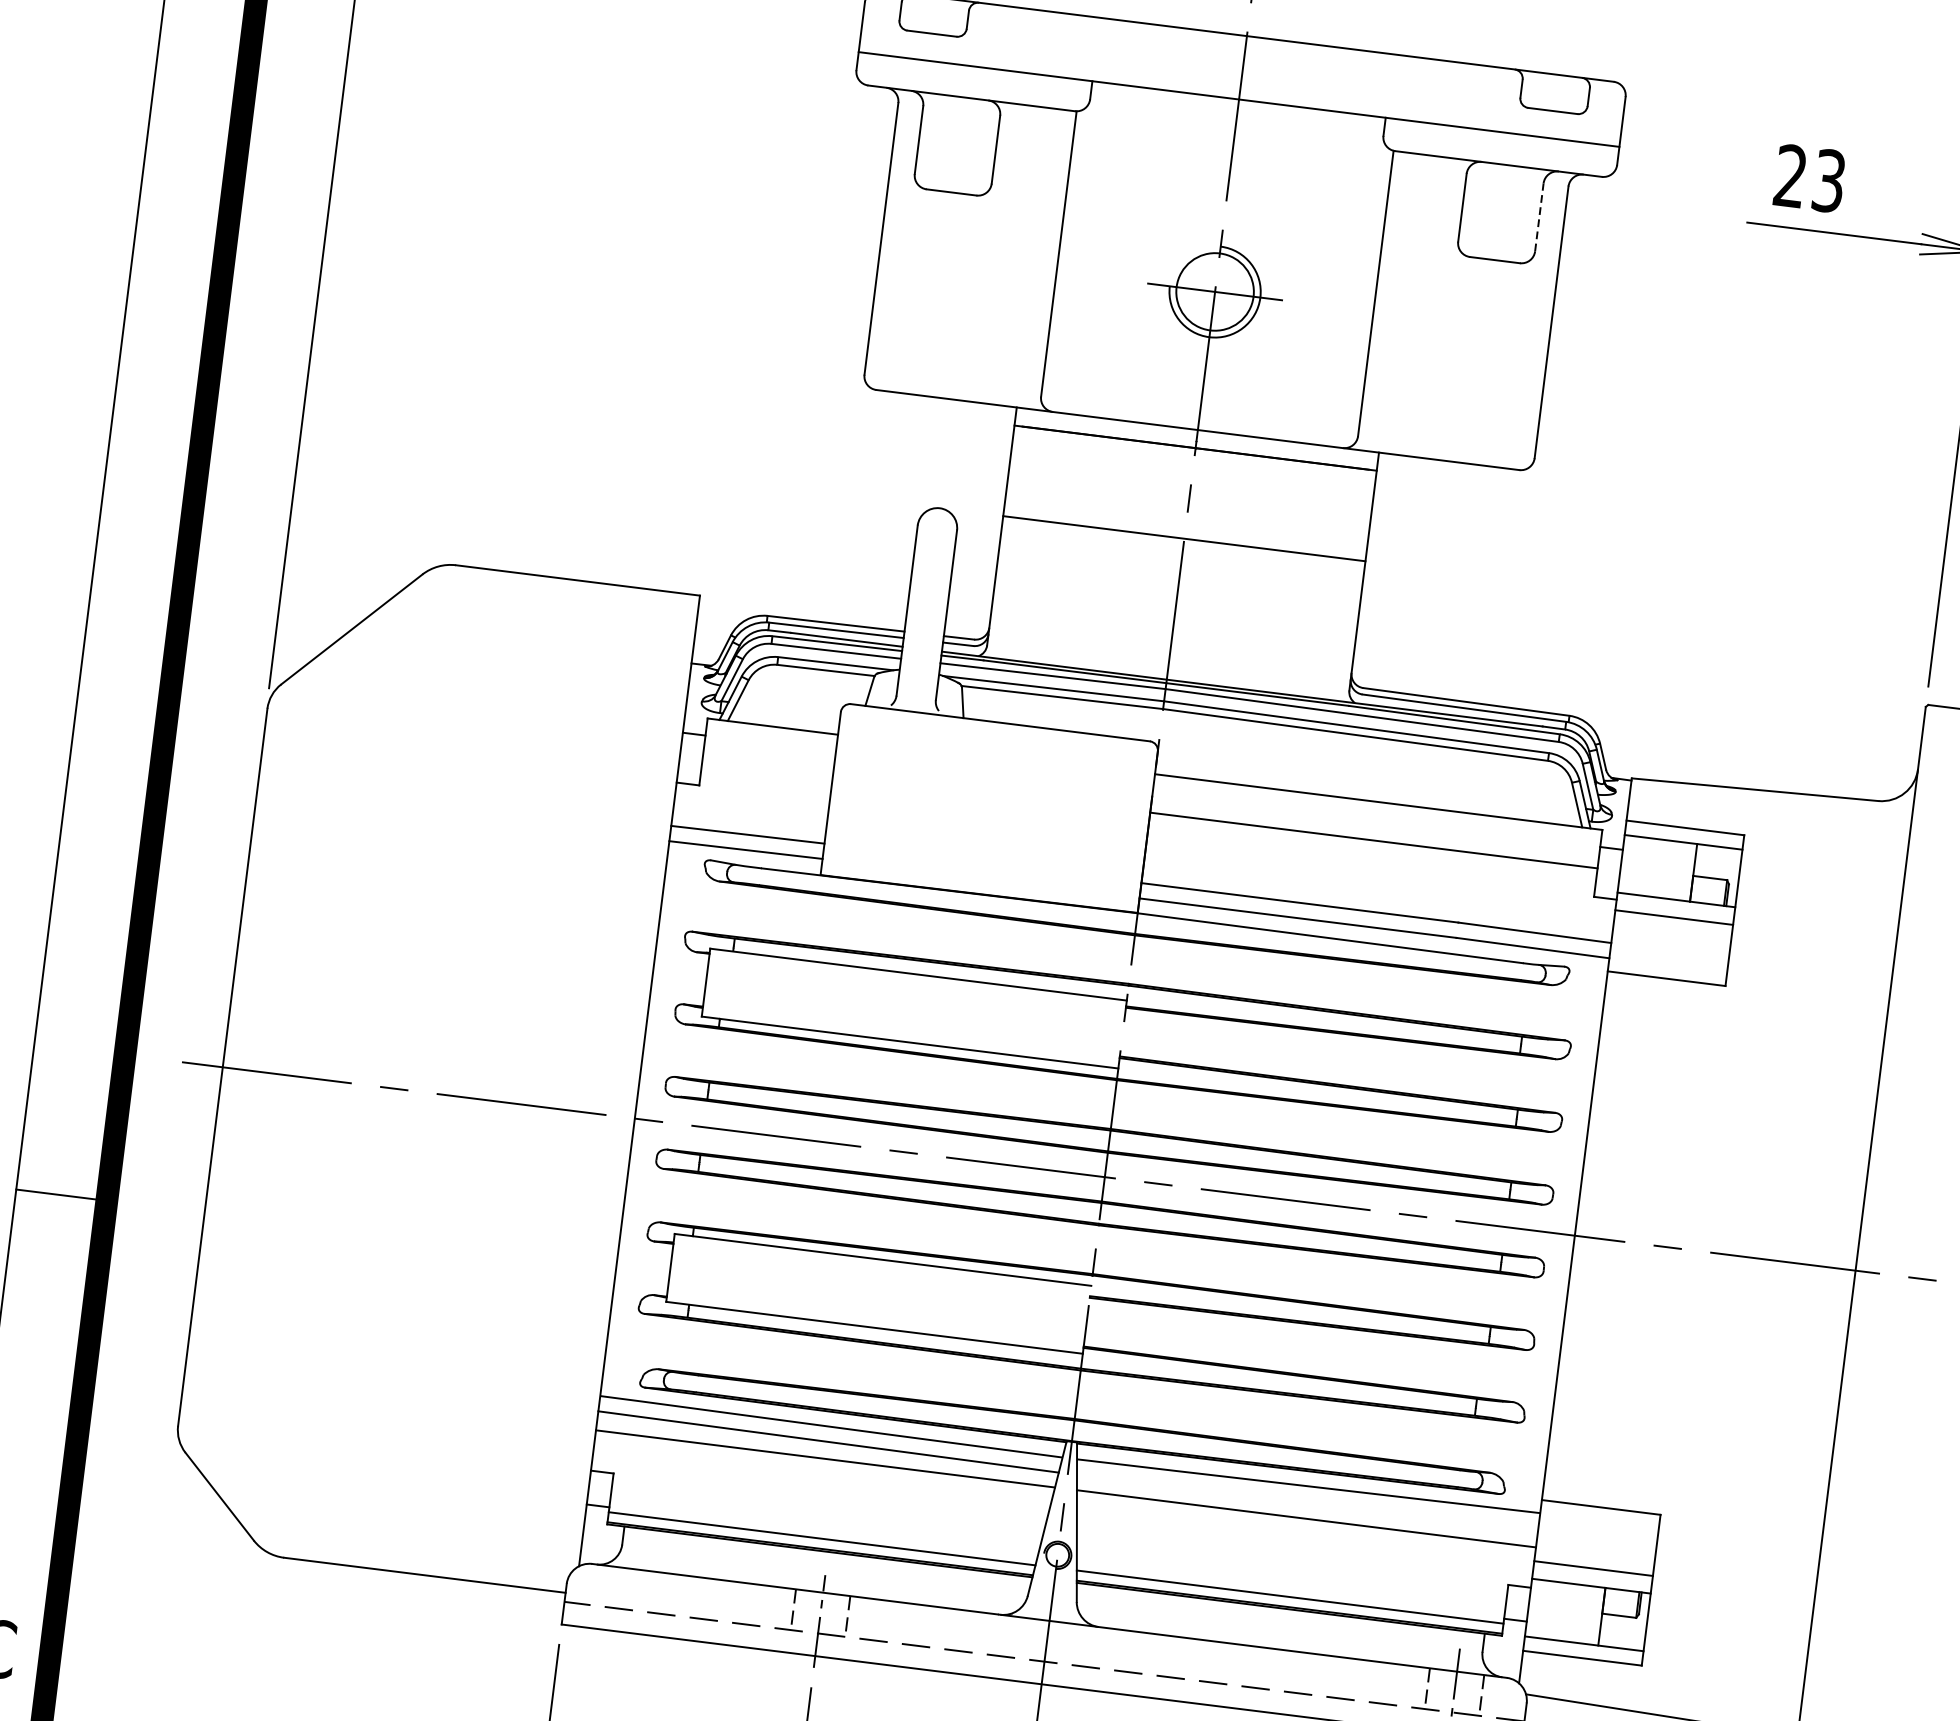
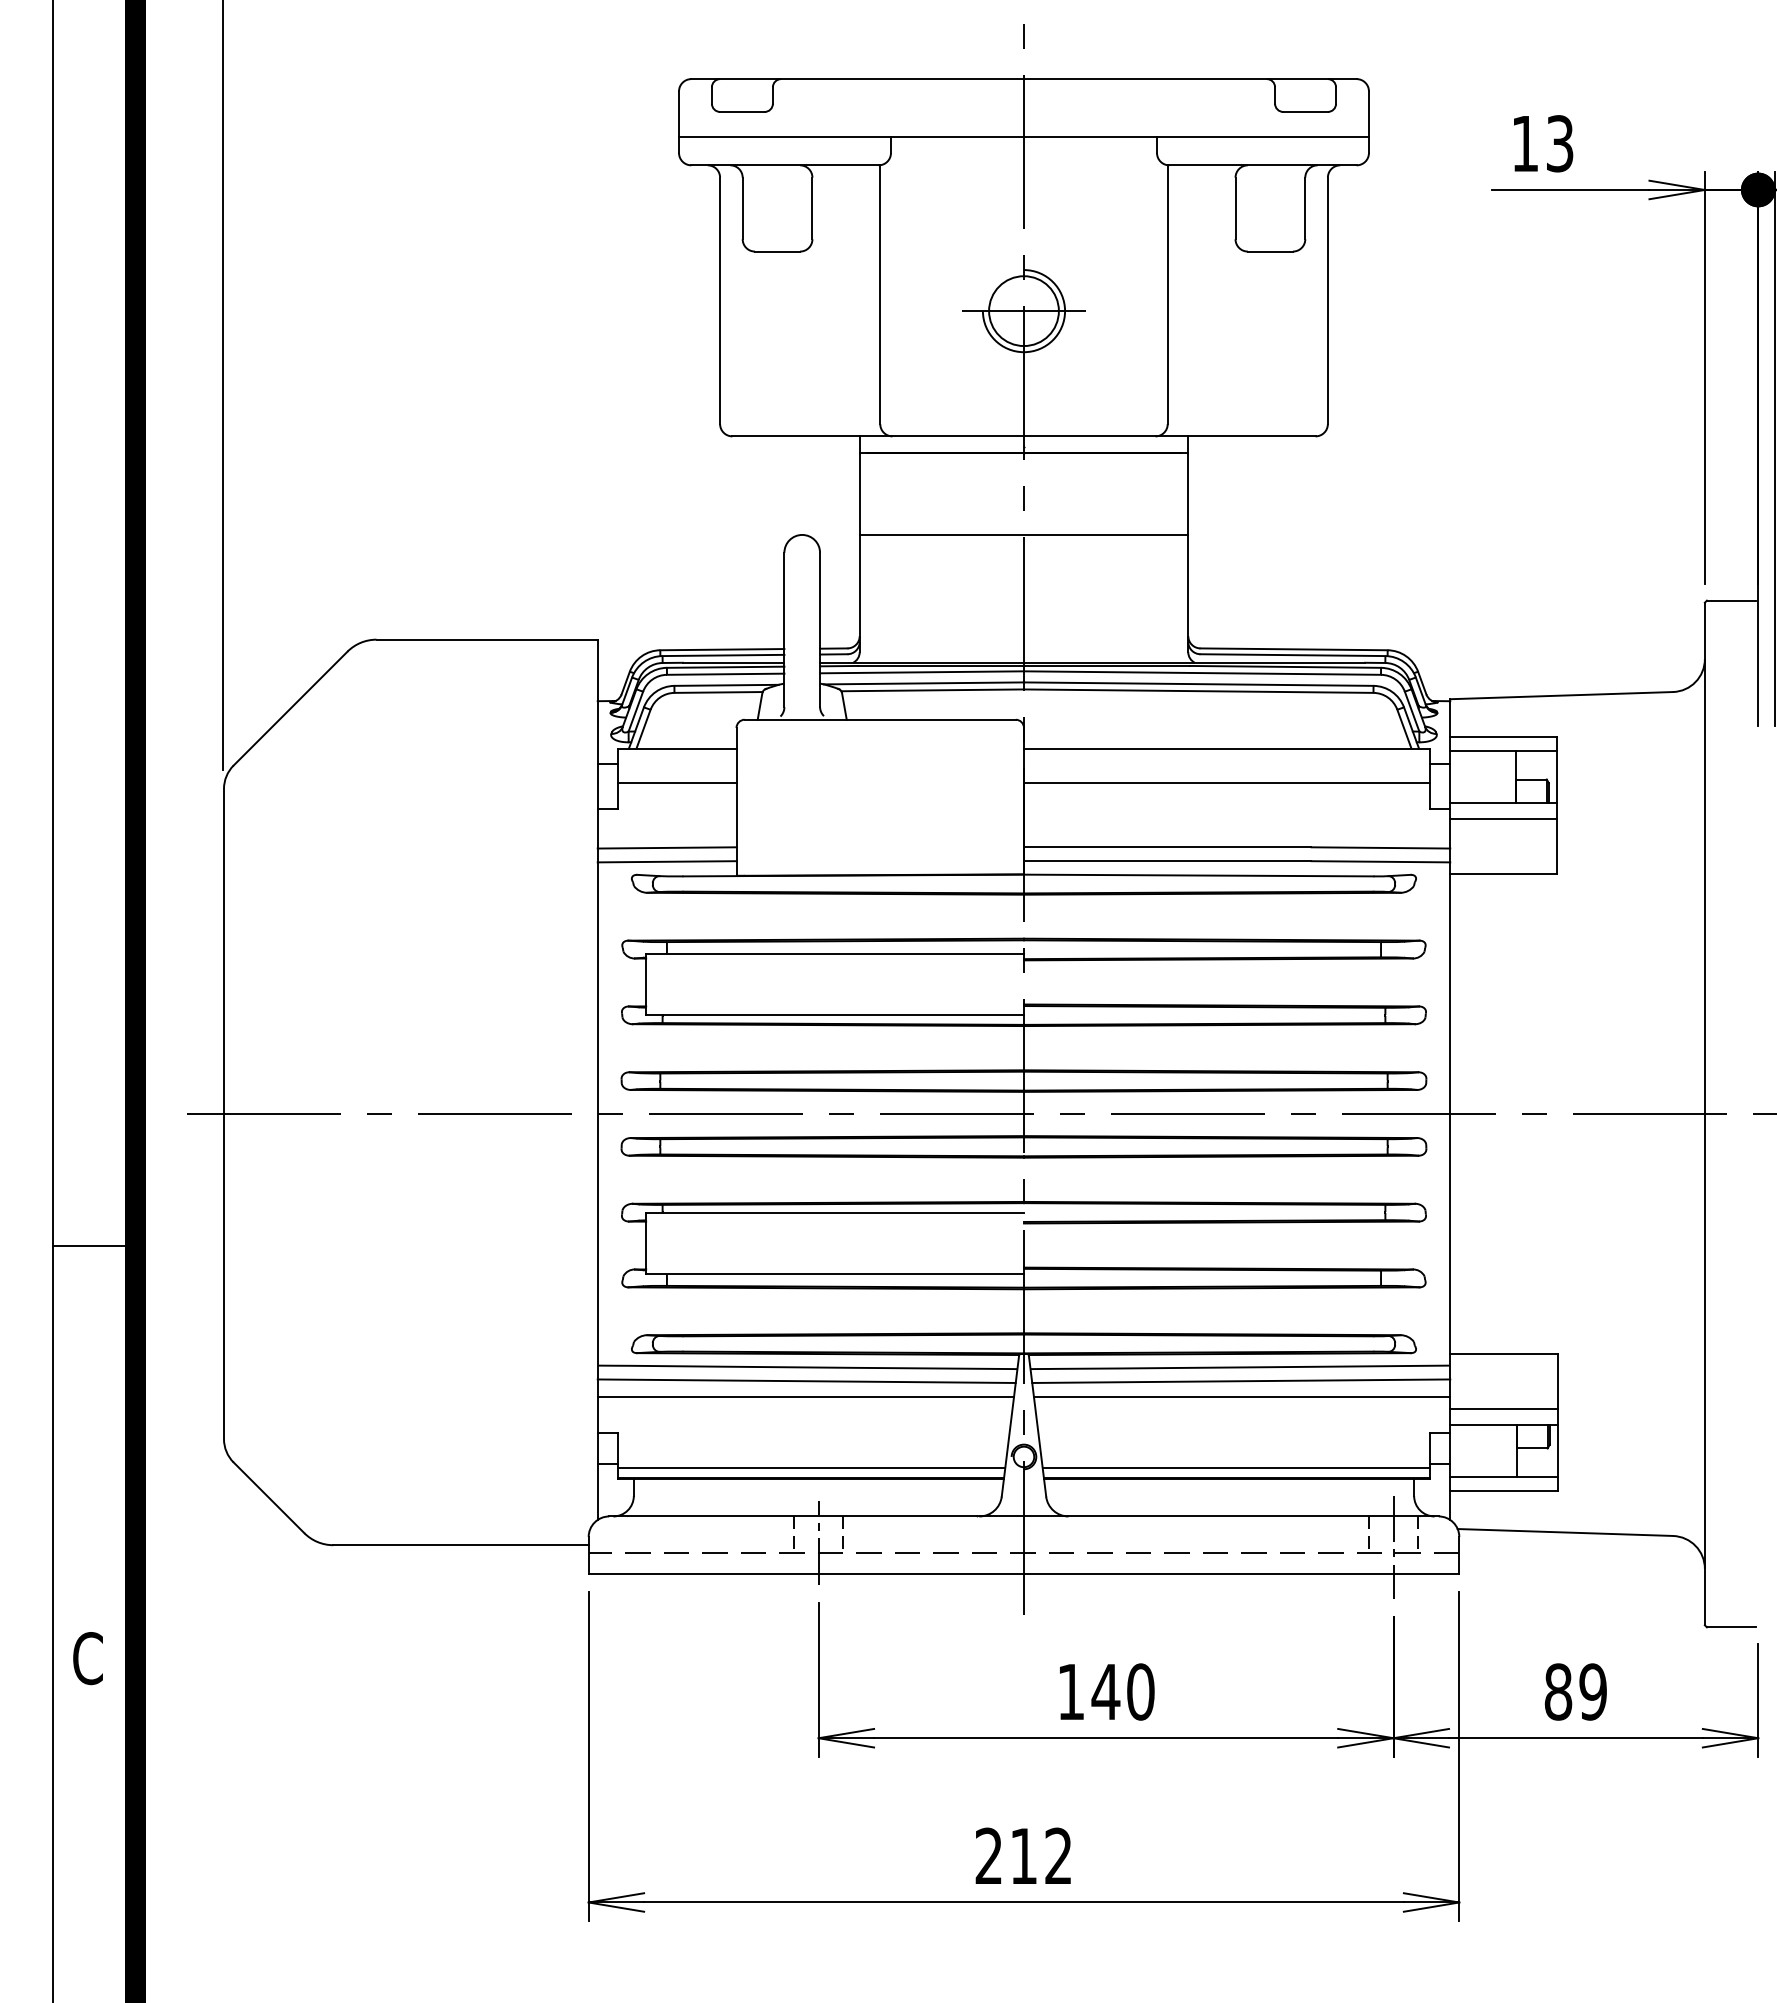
text: (1789, 175) -> (1524, 143), 23 -> 13
line: (1539, 217) -> (1305, 208), dashed -> solid
line: (768, 765) -> (677, 783), added
line: (1308, 1500) -> (1241, 1380), added

